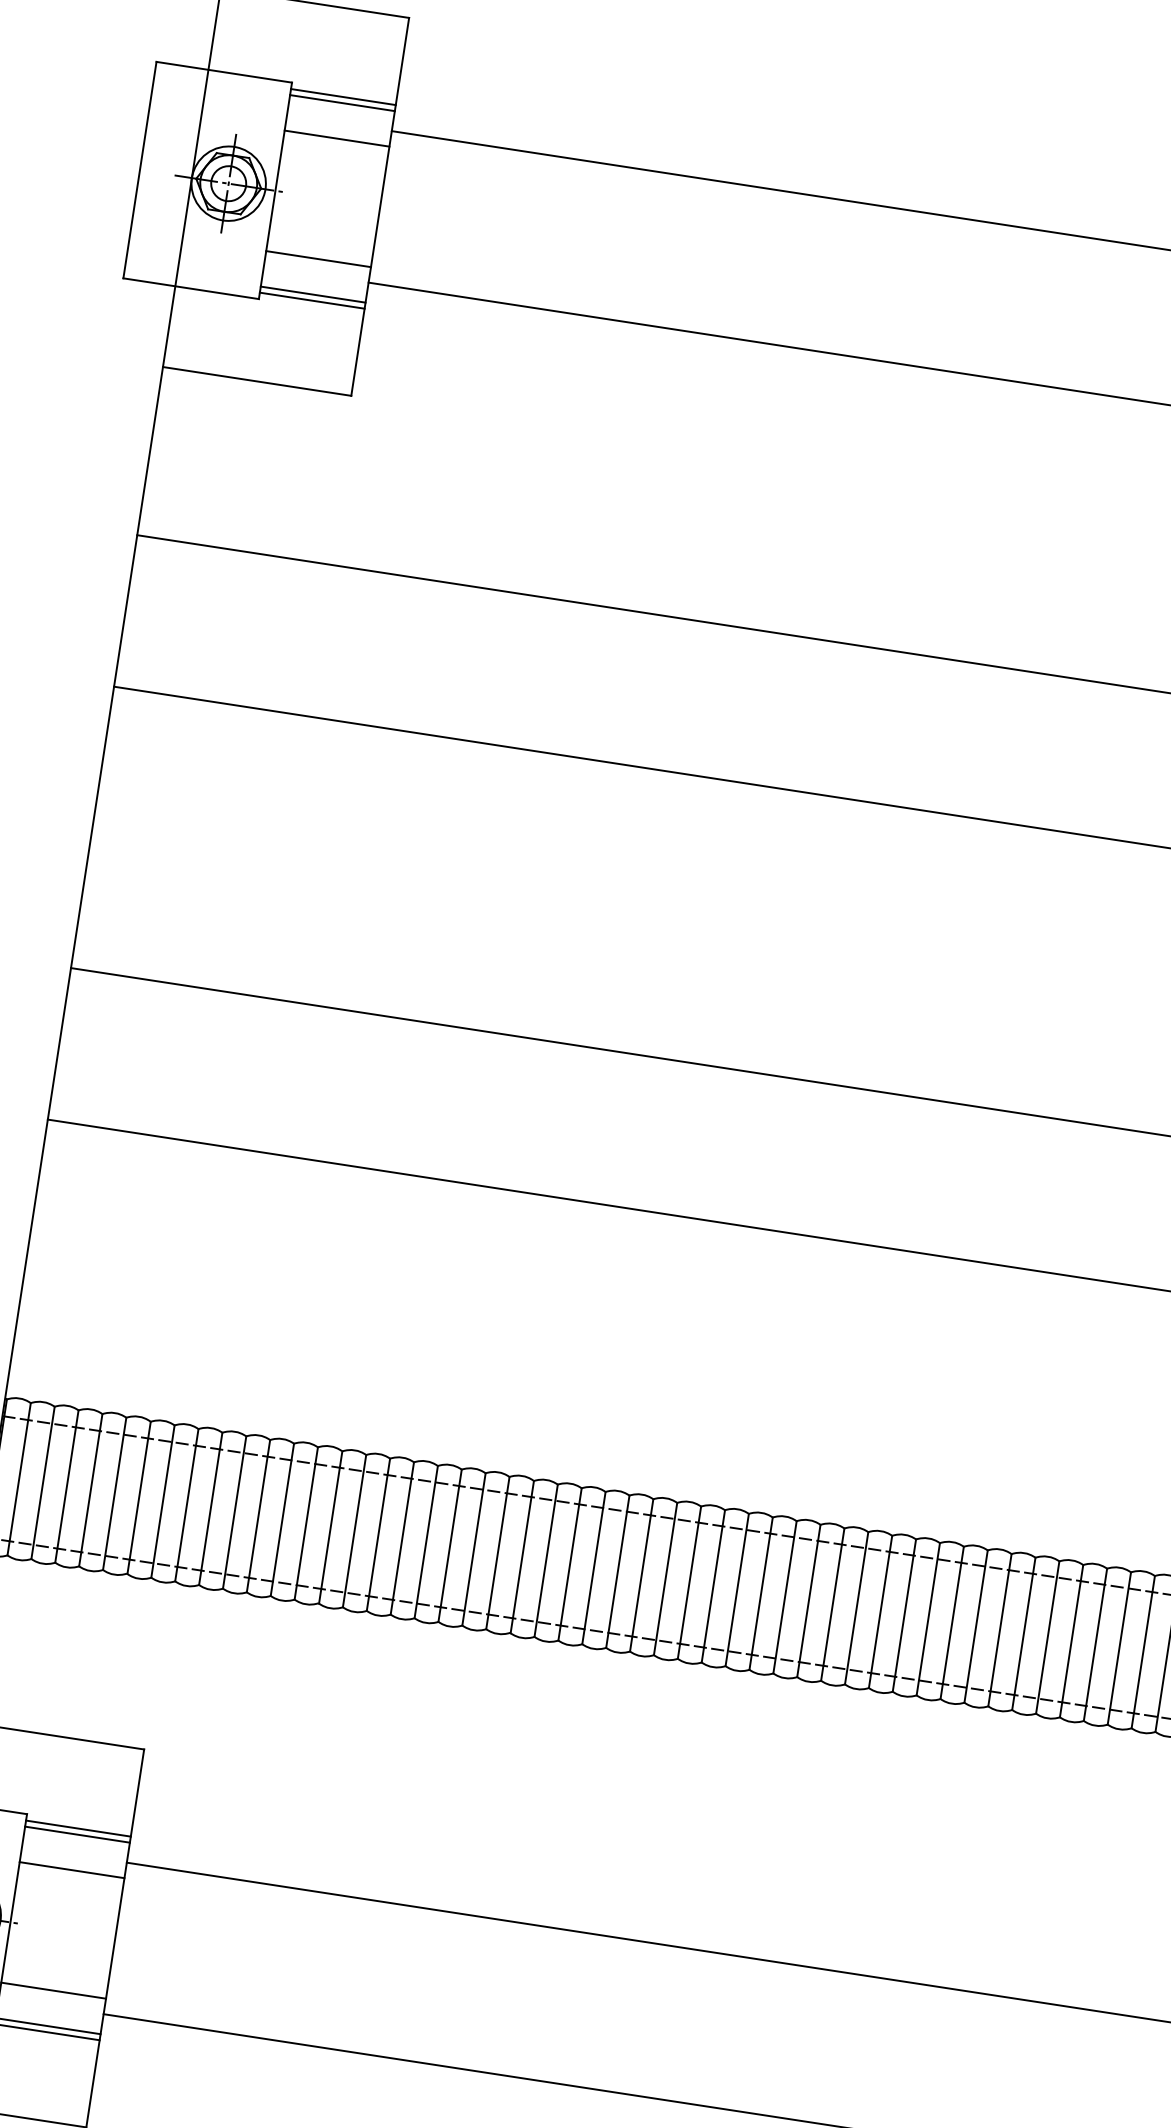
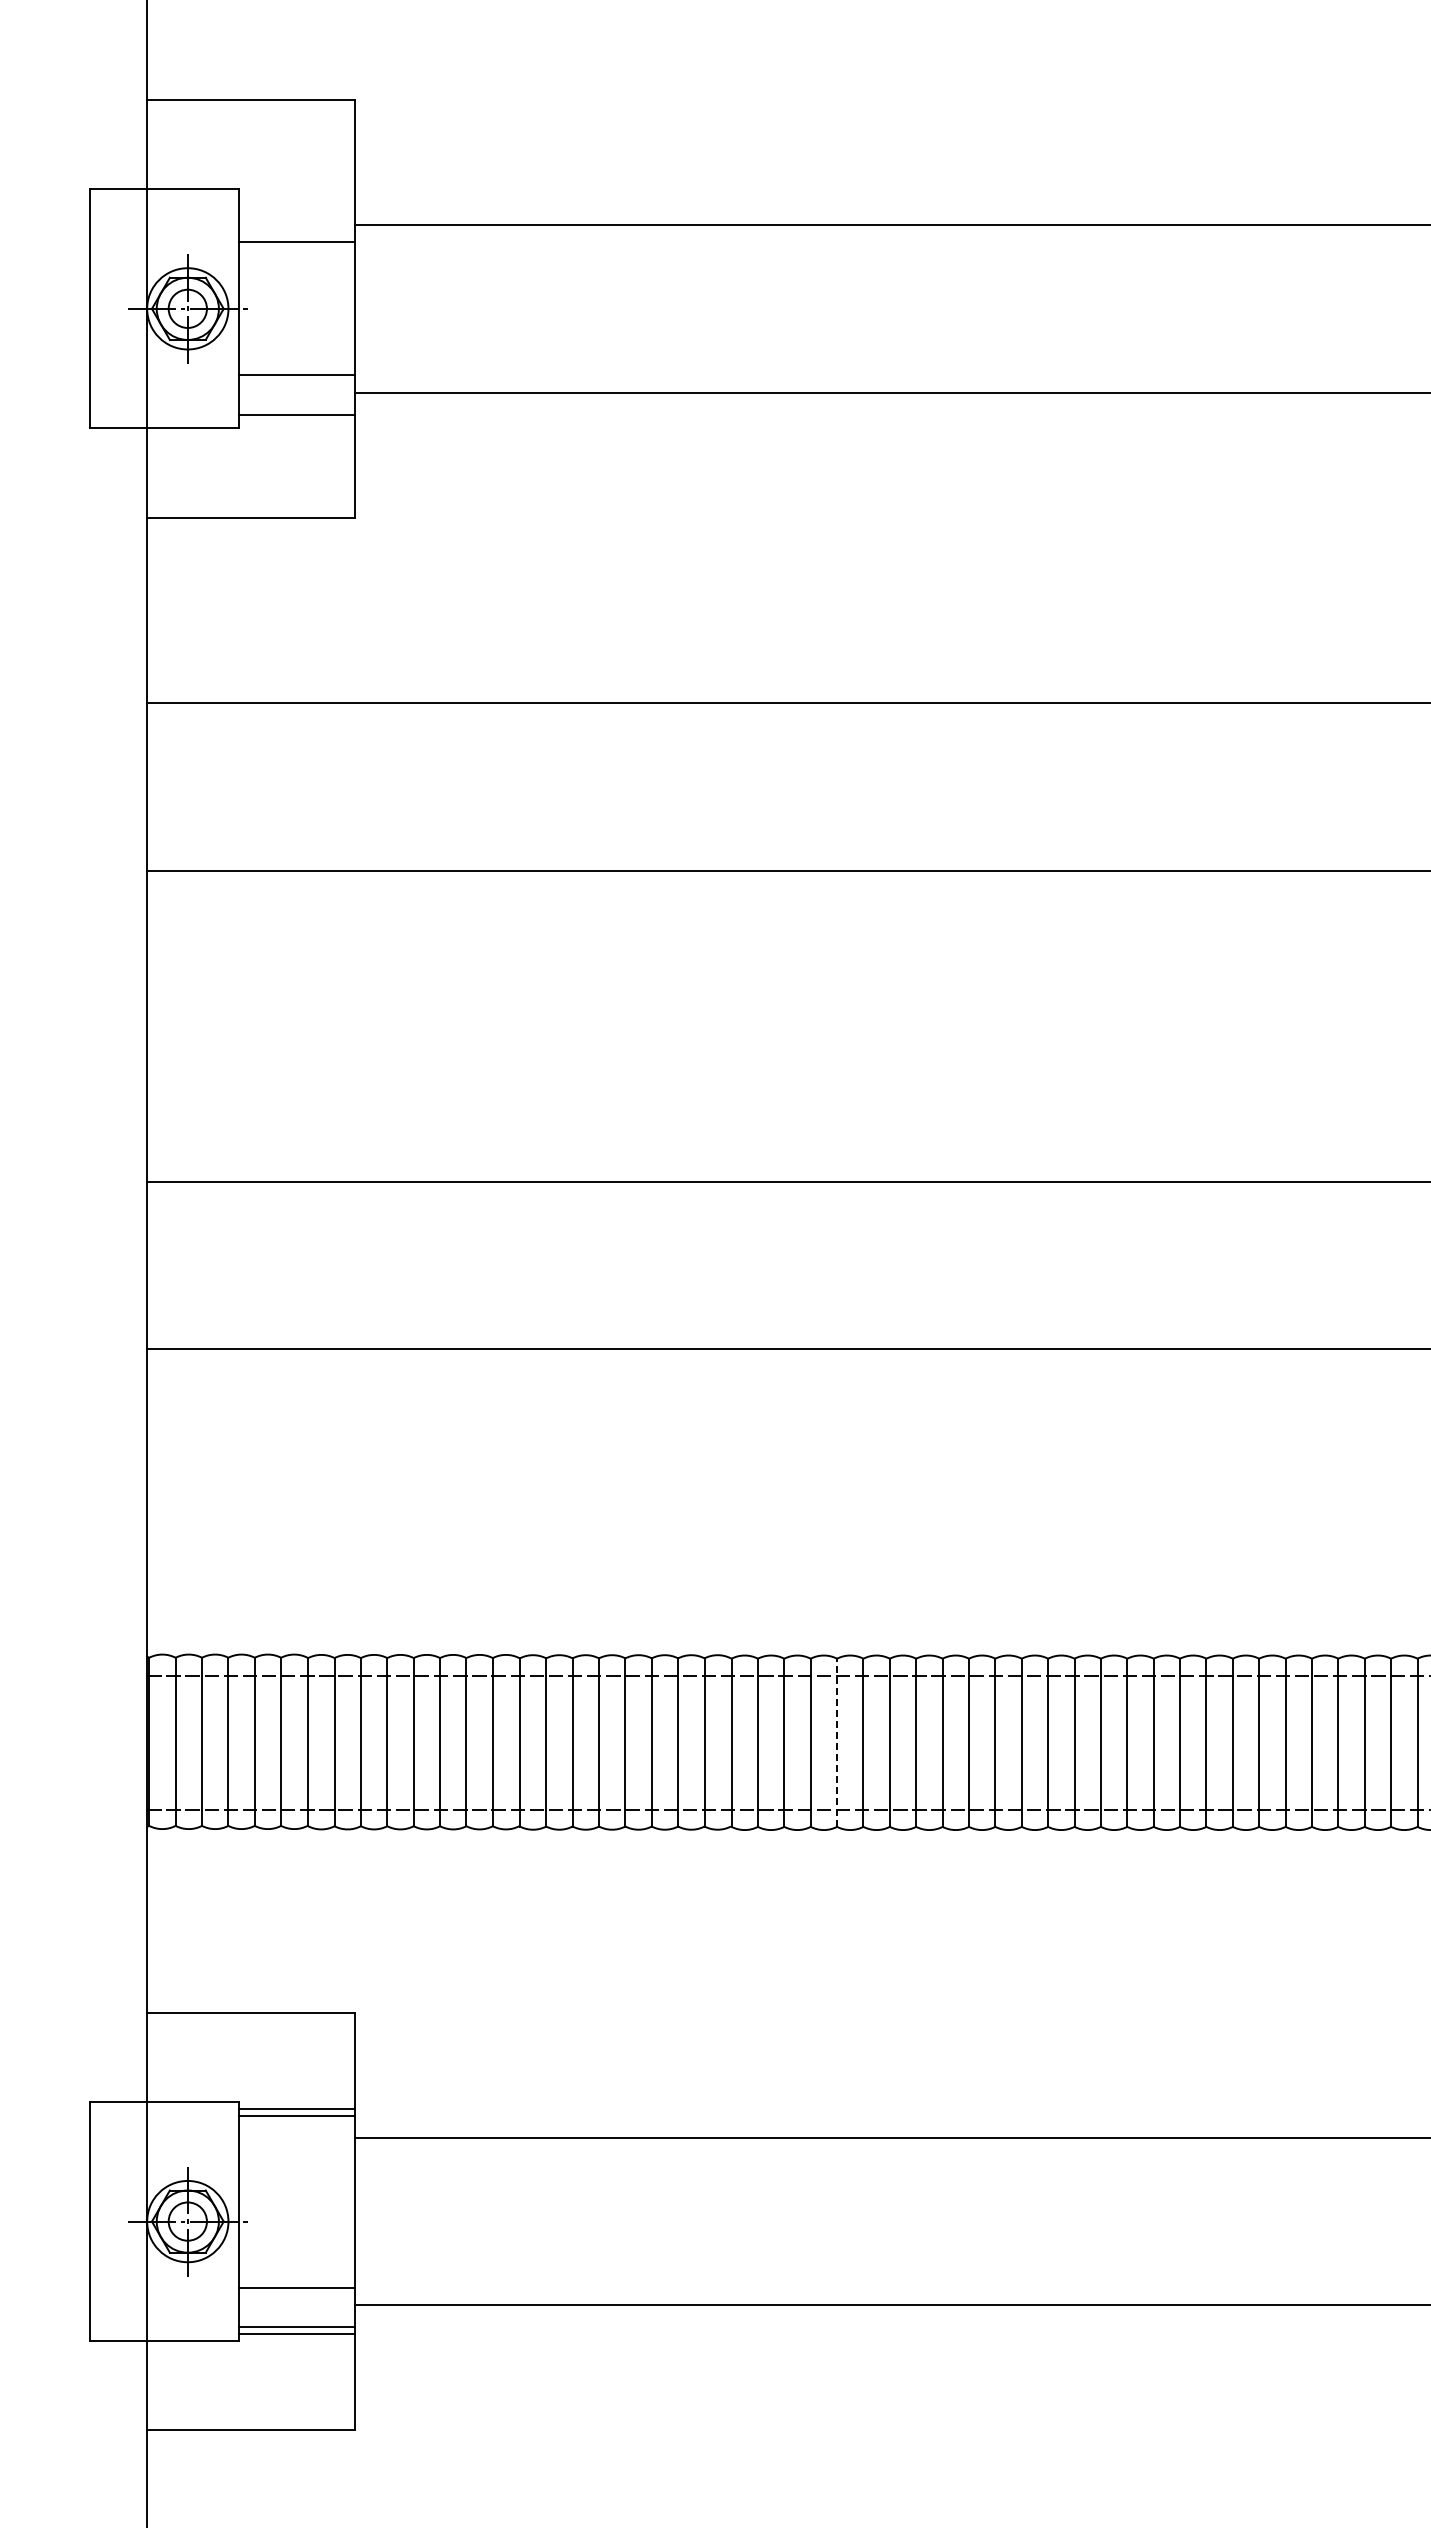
line: (343, 97) -> (297, 196), removed
line: (342, 103) -> (297, 203), removed
line: (312, 300) -> (297, 421), removed
line: (618, 1571) -> (837, 1742), solid -> dashed
line: (72, 1870) -> (297, 2155), removed

